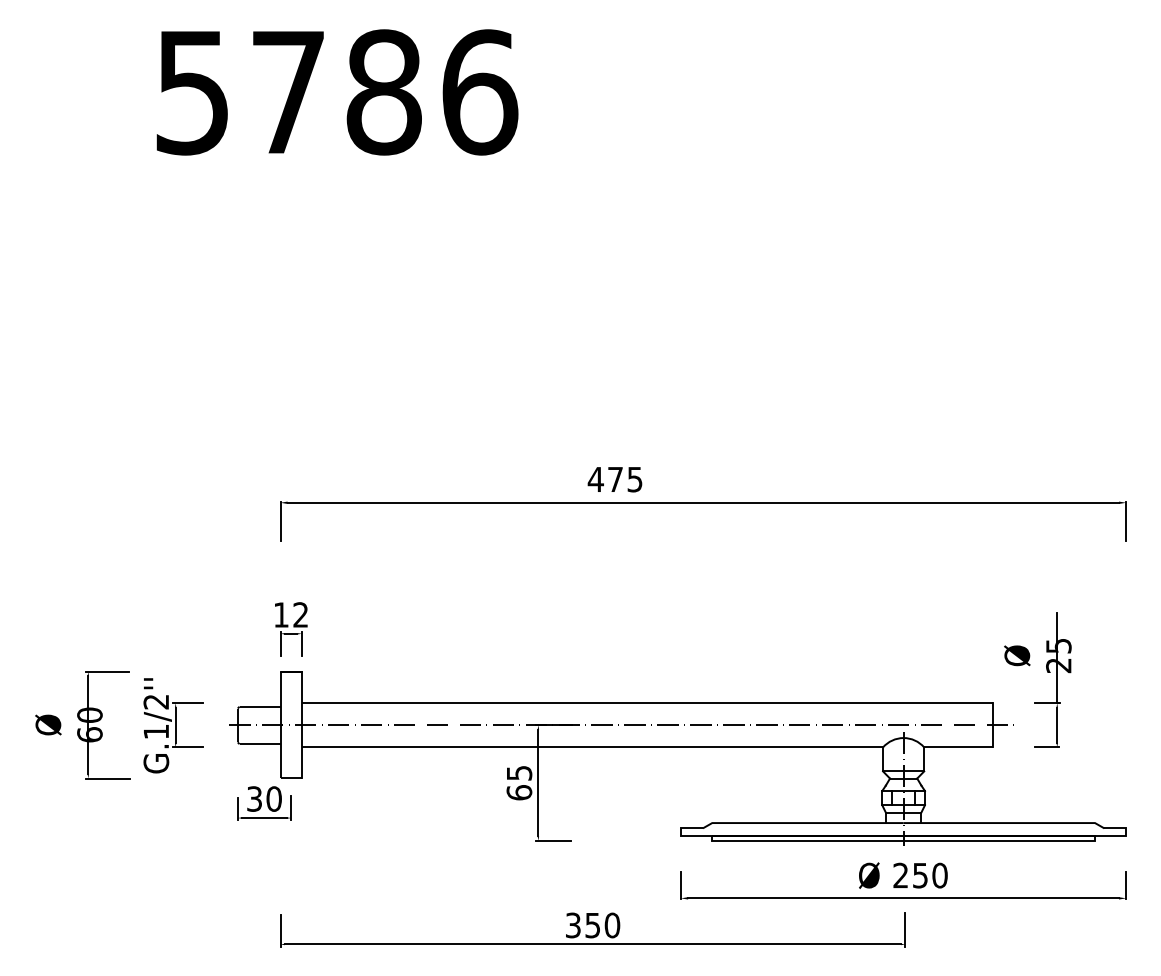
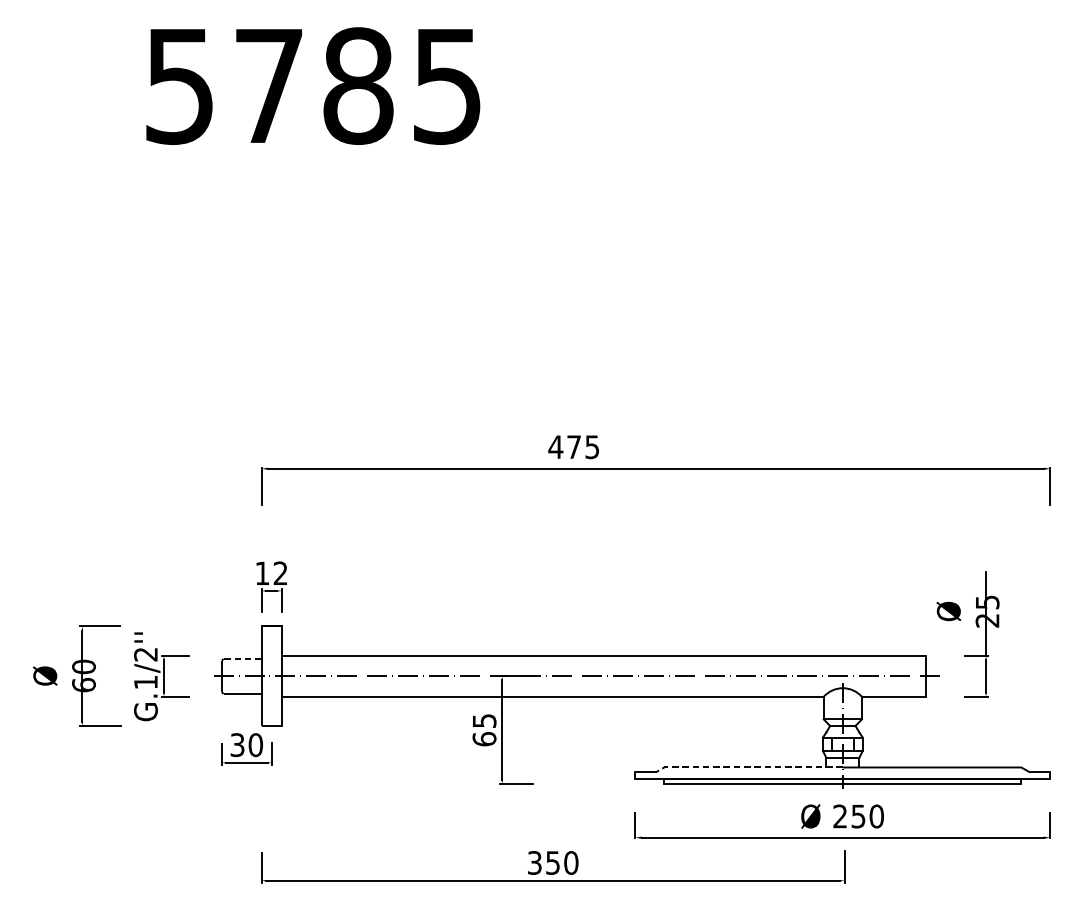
text: (480, 92) -> (448, 86), 5786 -> 5785
line: (259, 706) -> (242, 658), solid -> dashed
line: (801, 823) -> (747, 767), solid -> dashed

